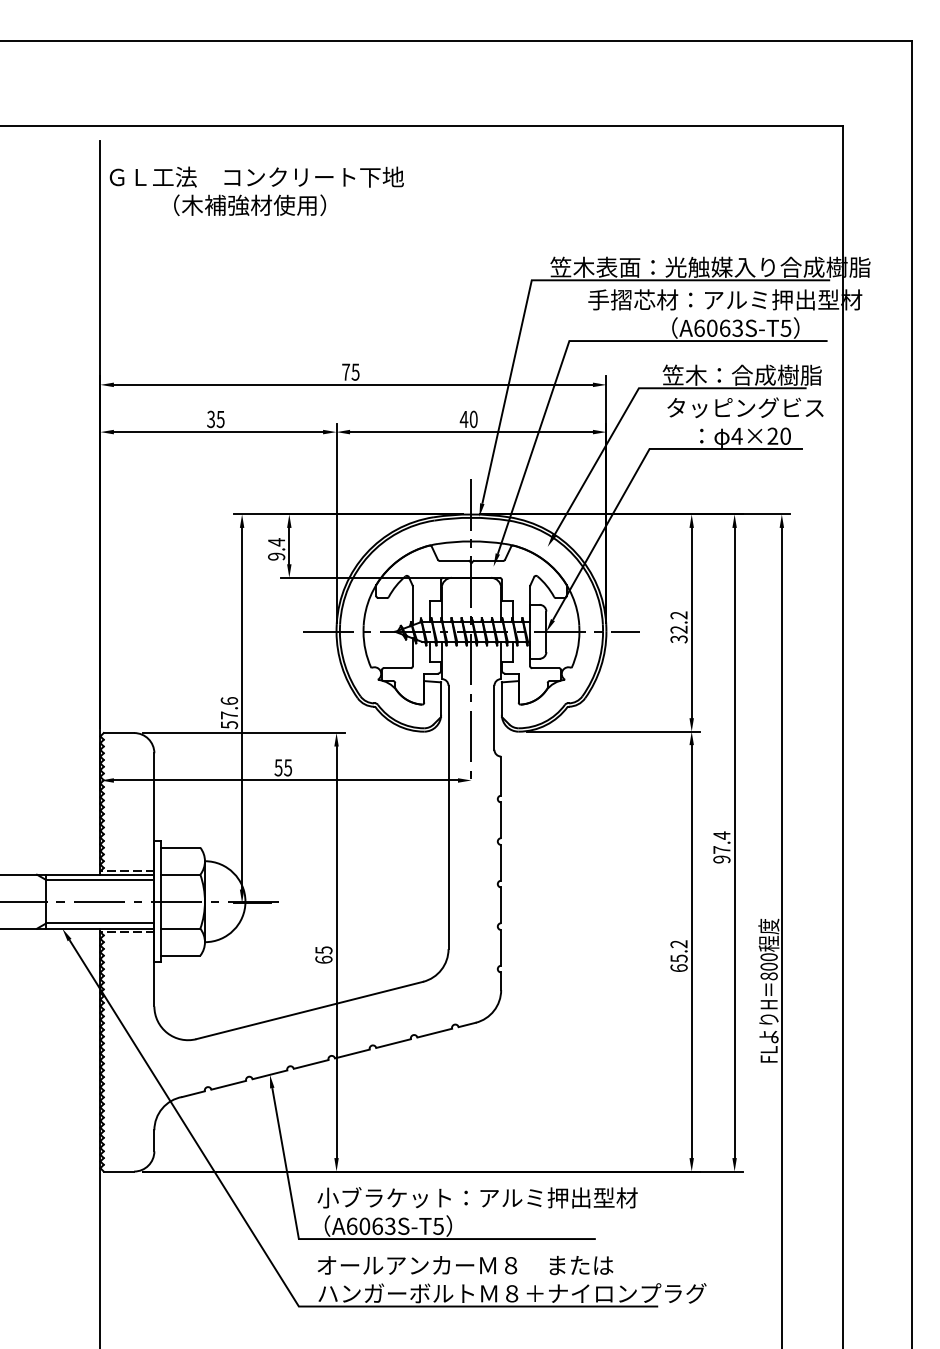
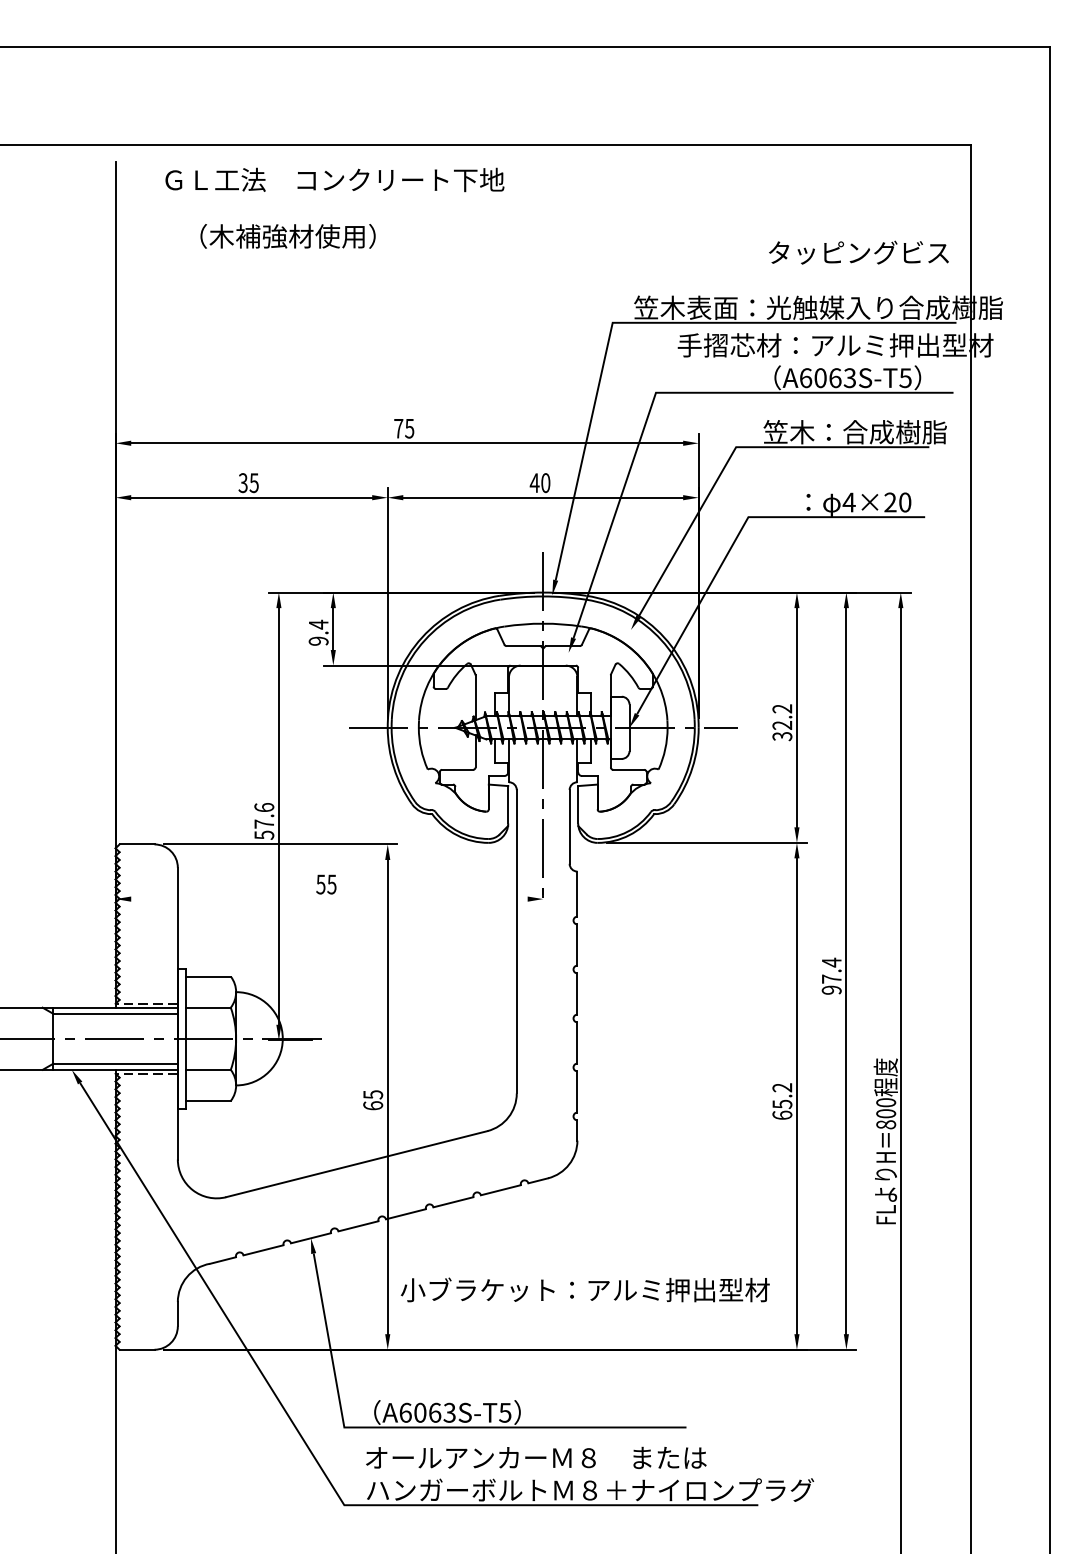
text: (256, 176) -> (334, 179), moved
text: (745, 407) -> (858, 252), moved
line: (286, 780) -> (329, 899), removed
text: (476, 1197) -> (584, 1289), moved

